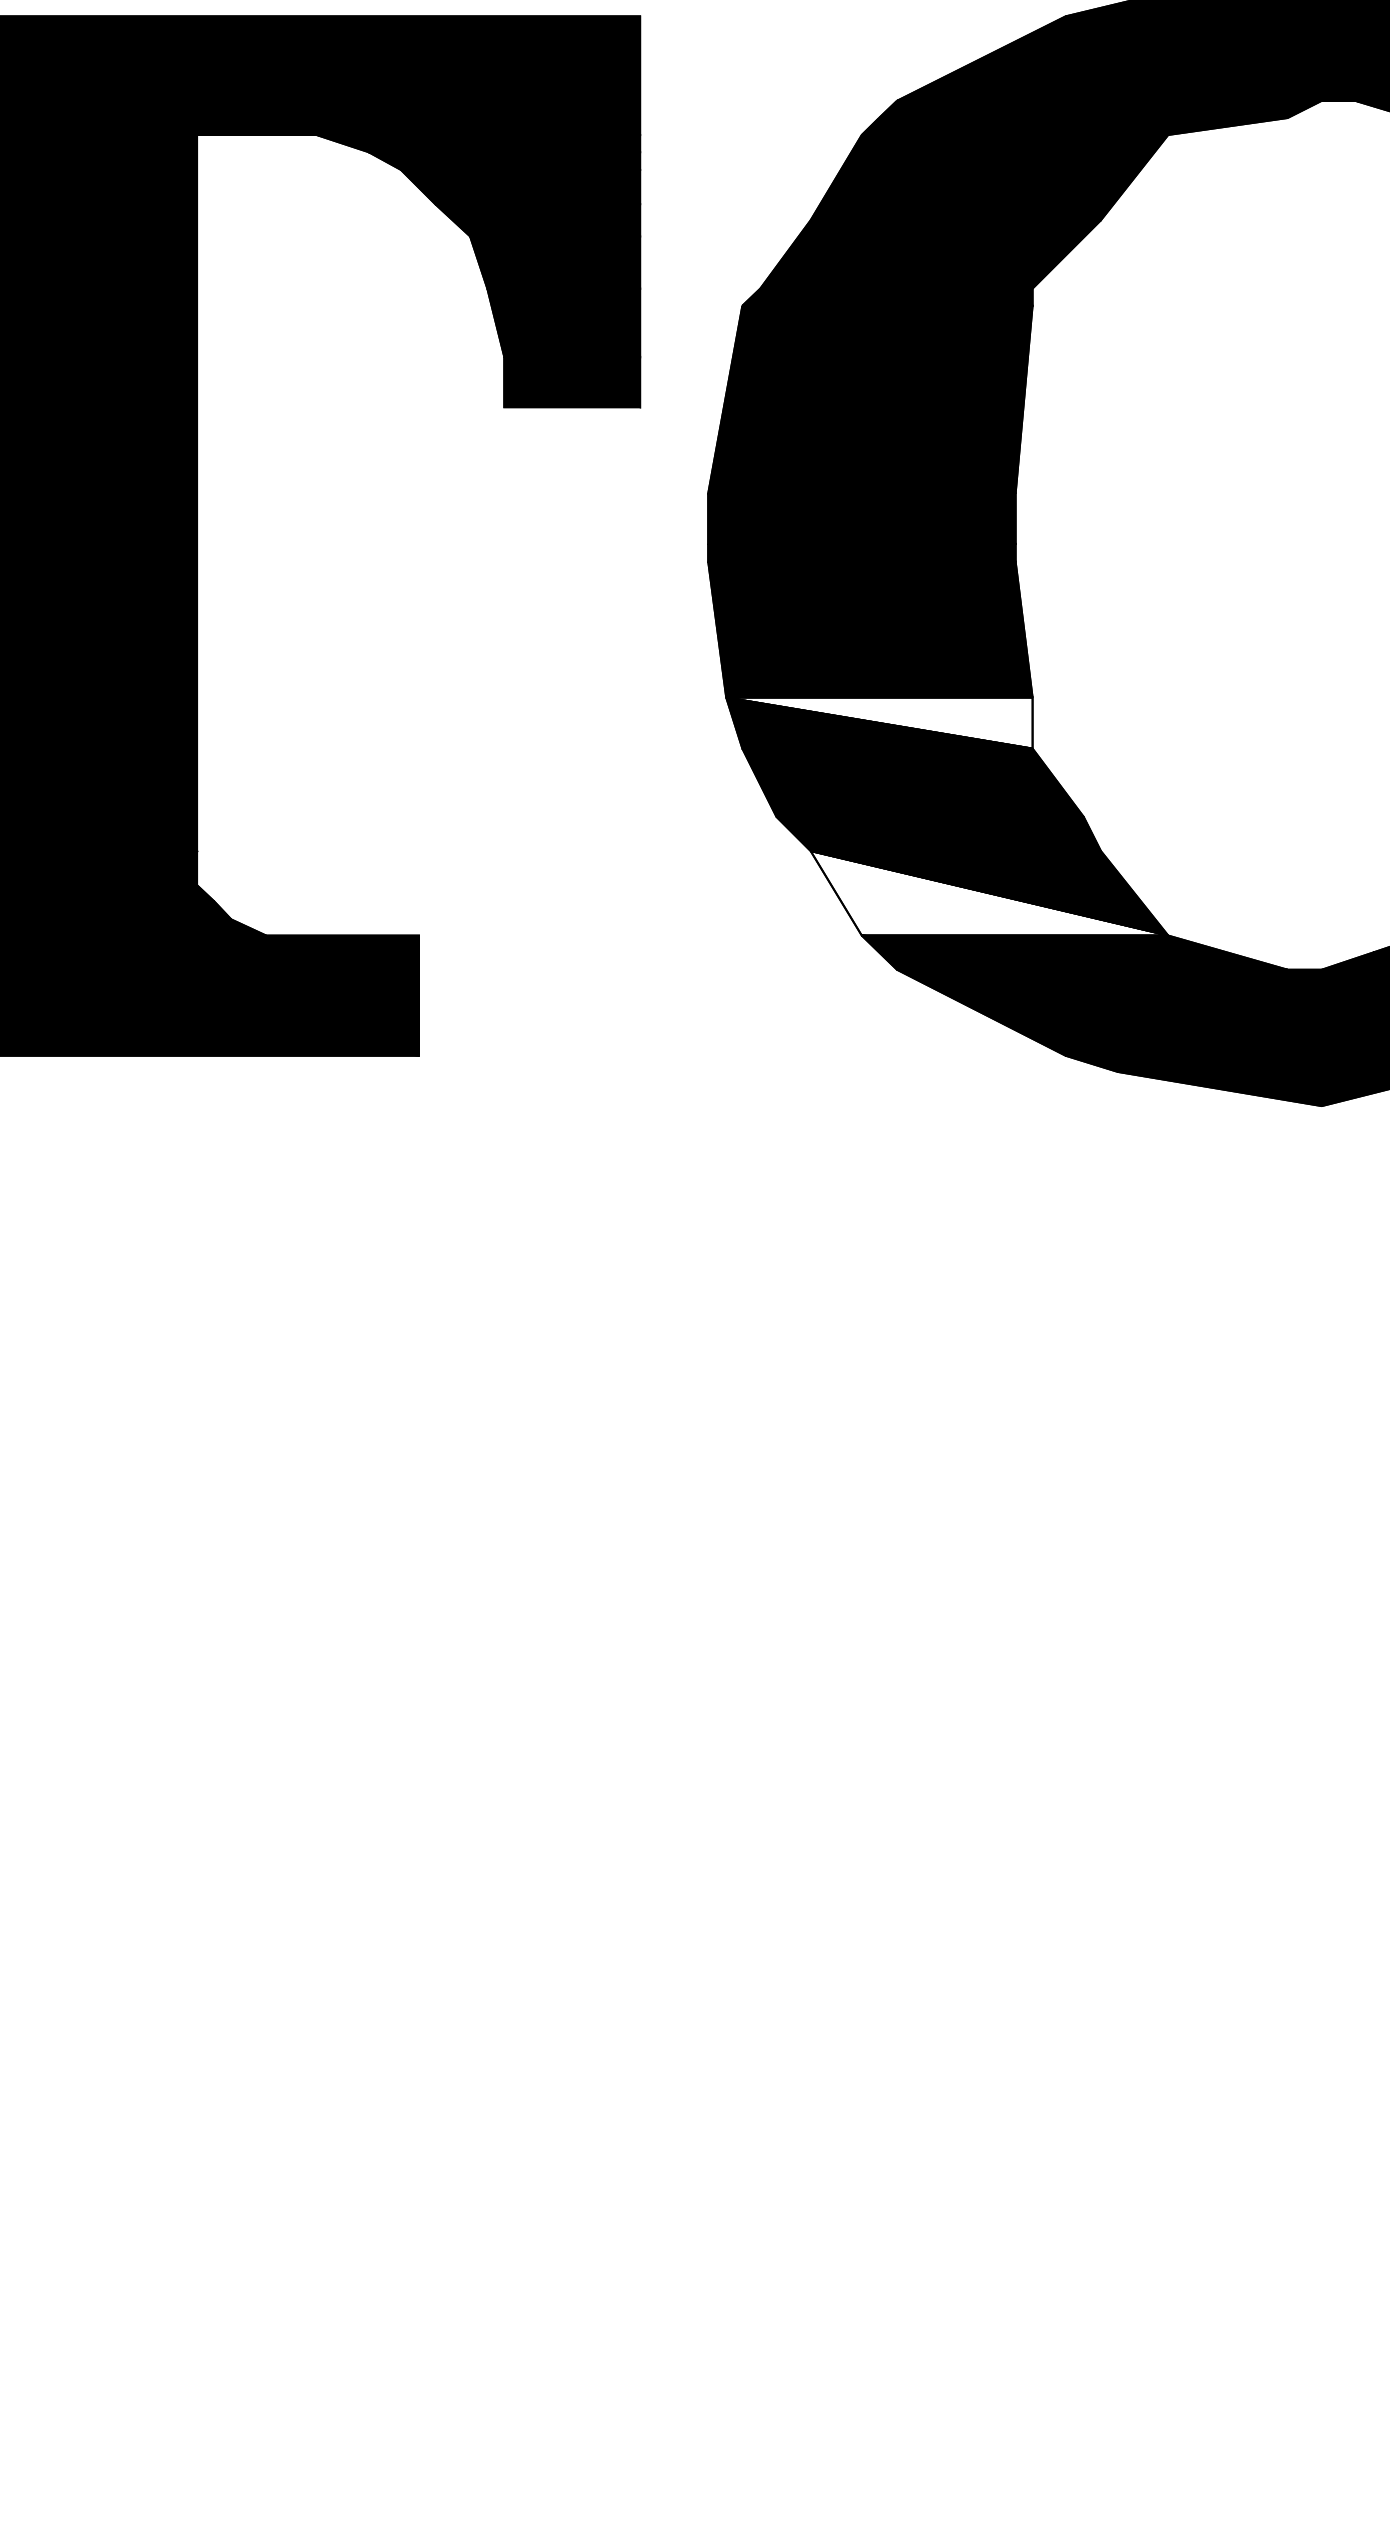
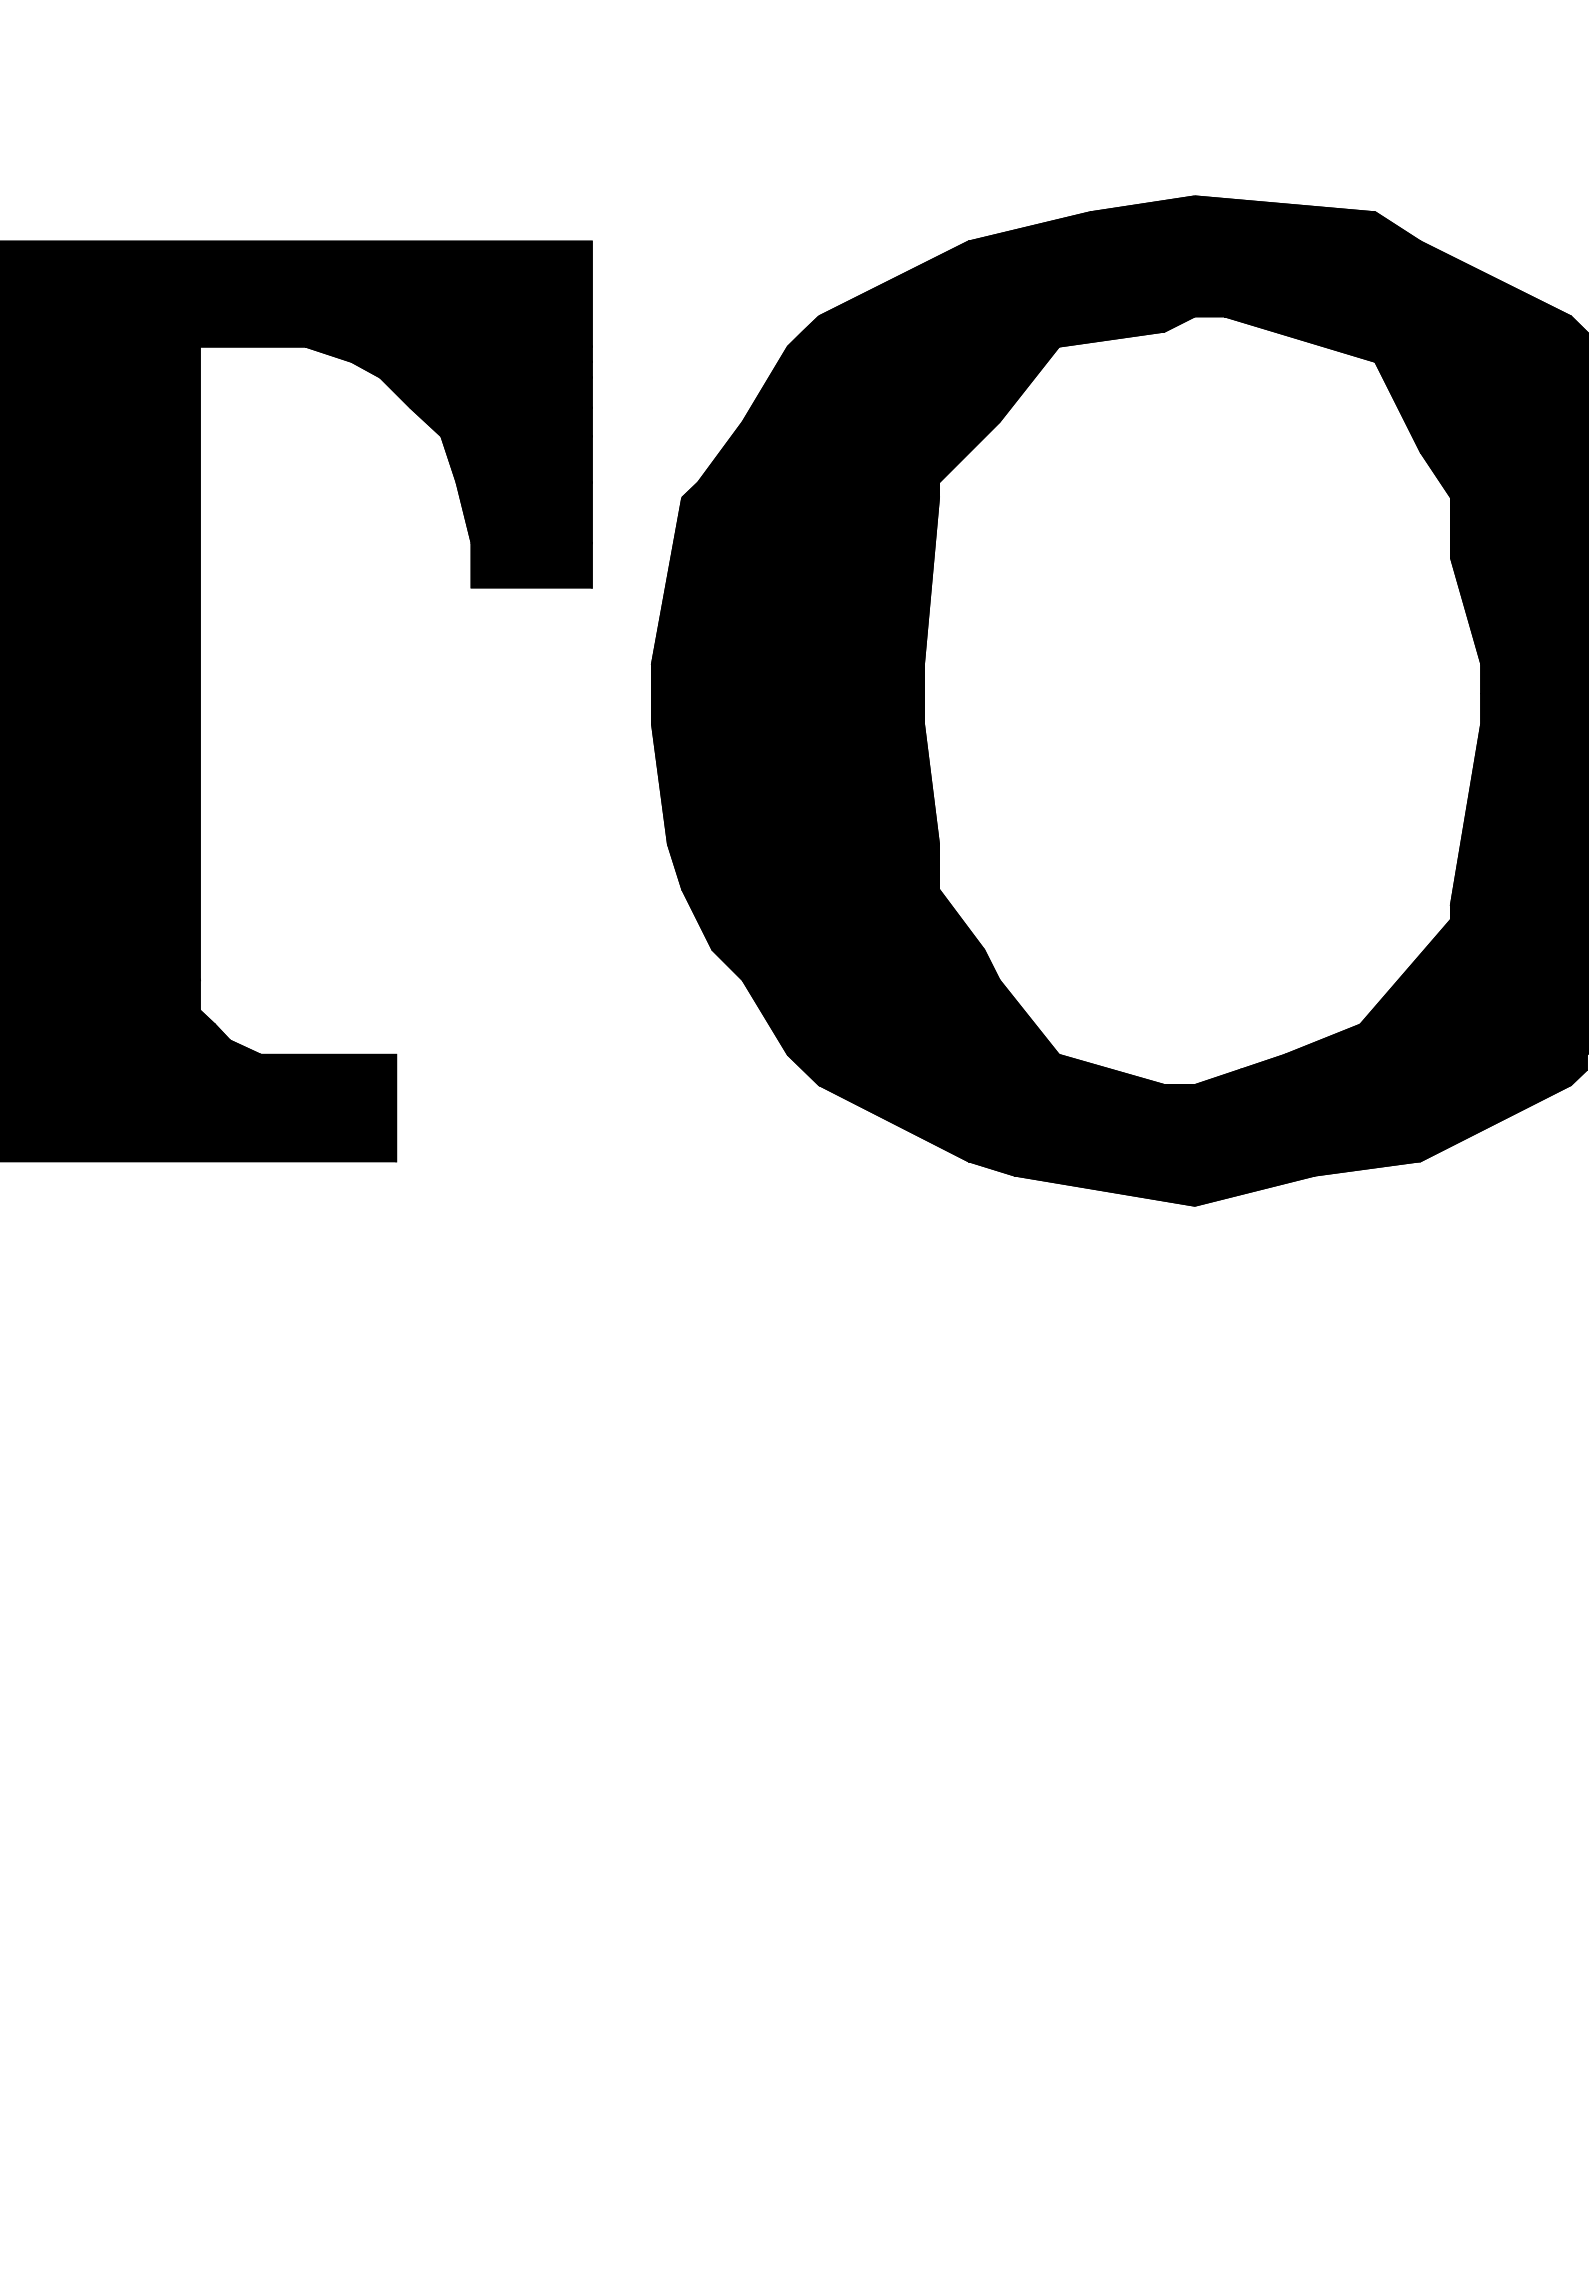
fill: (879, 722) -> (803, 866), added
fill: (989, 893) -> (900, 1017), added

